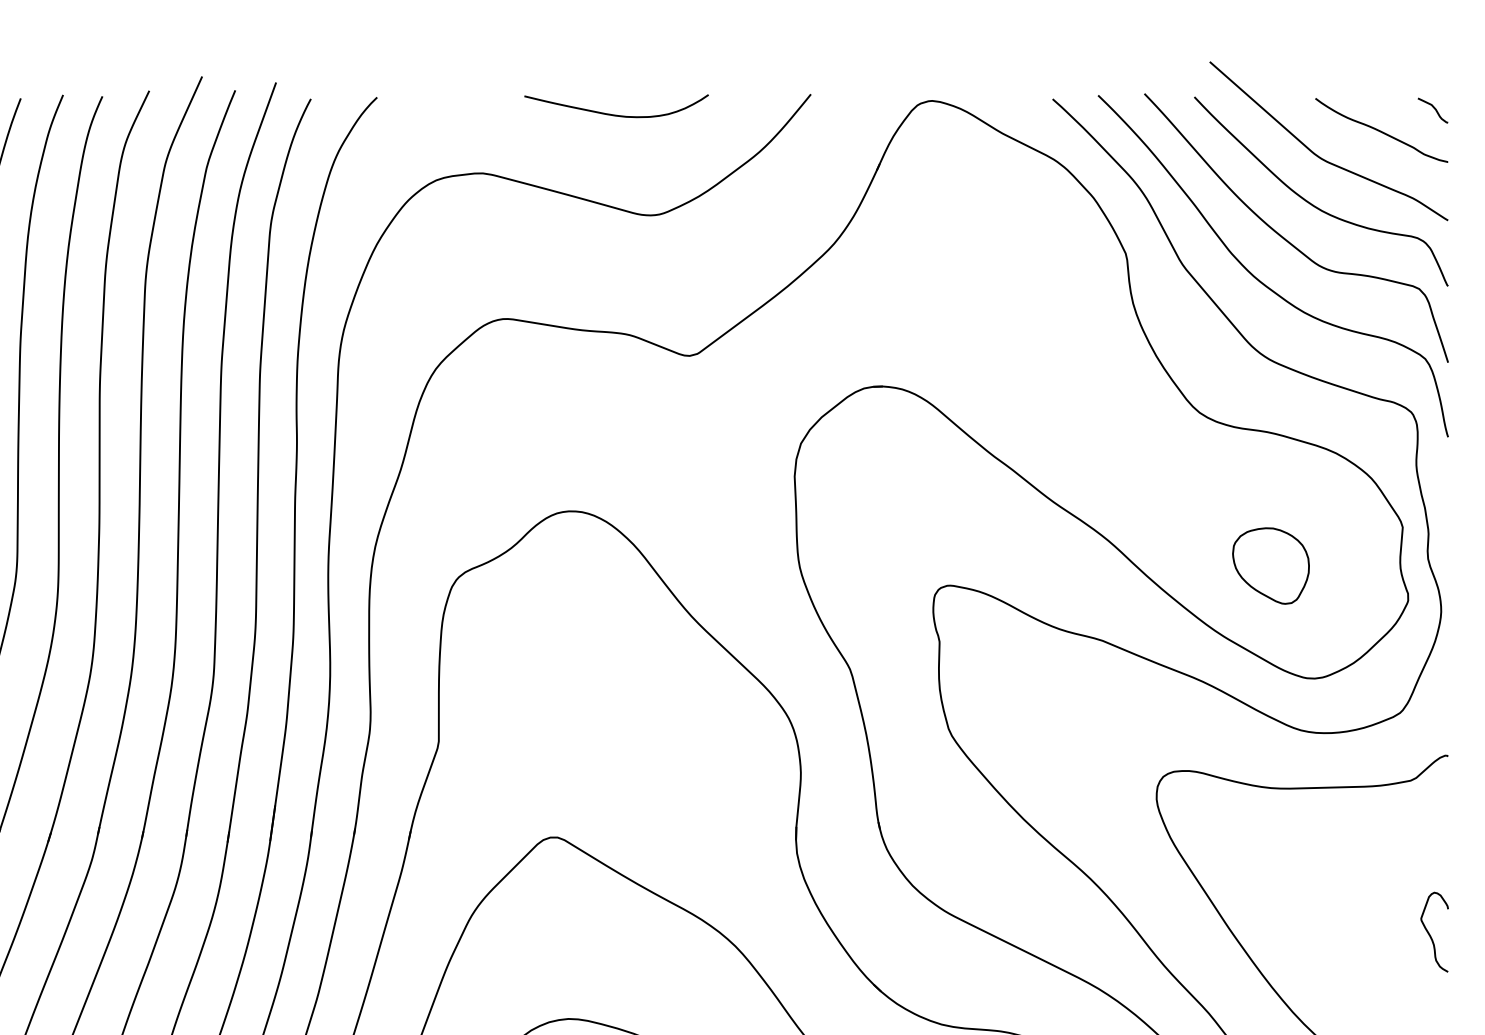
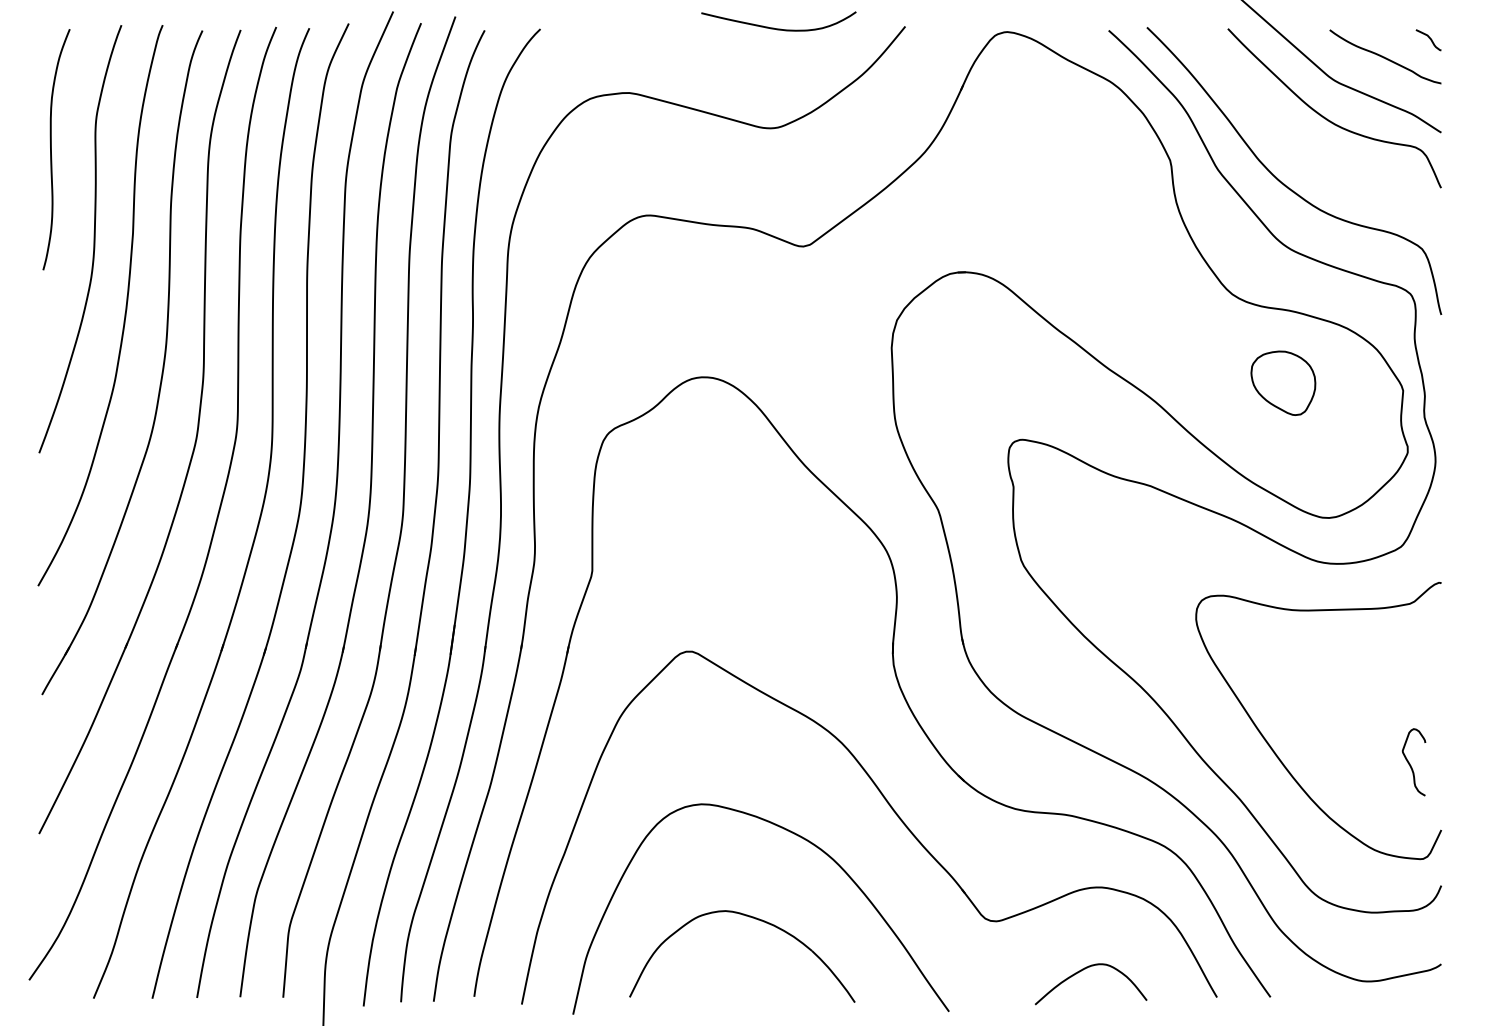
curve: (616, 114) -> (778, 28), moved
curve: (1288, 240) -> (1307, 149), removed
part: (1271, 565) -> (1283, 382), moved
curve: (1430, 933) -> (1410, 763), moved

